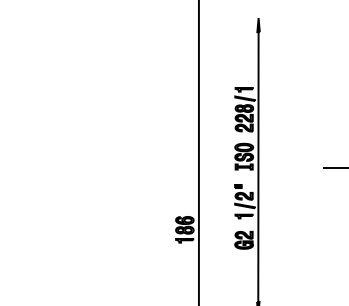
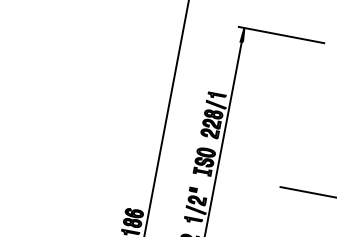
line: (295, 18) -> (280, 35), added

